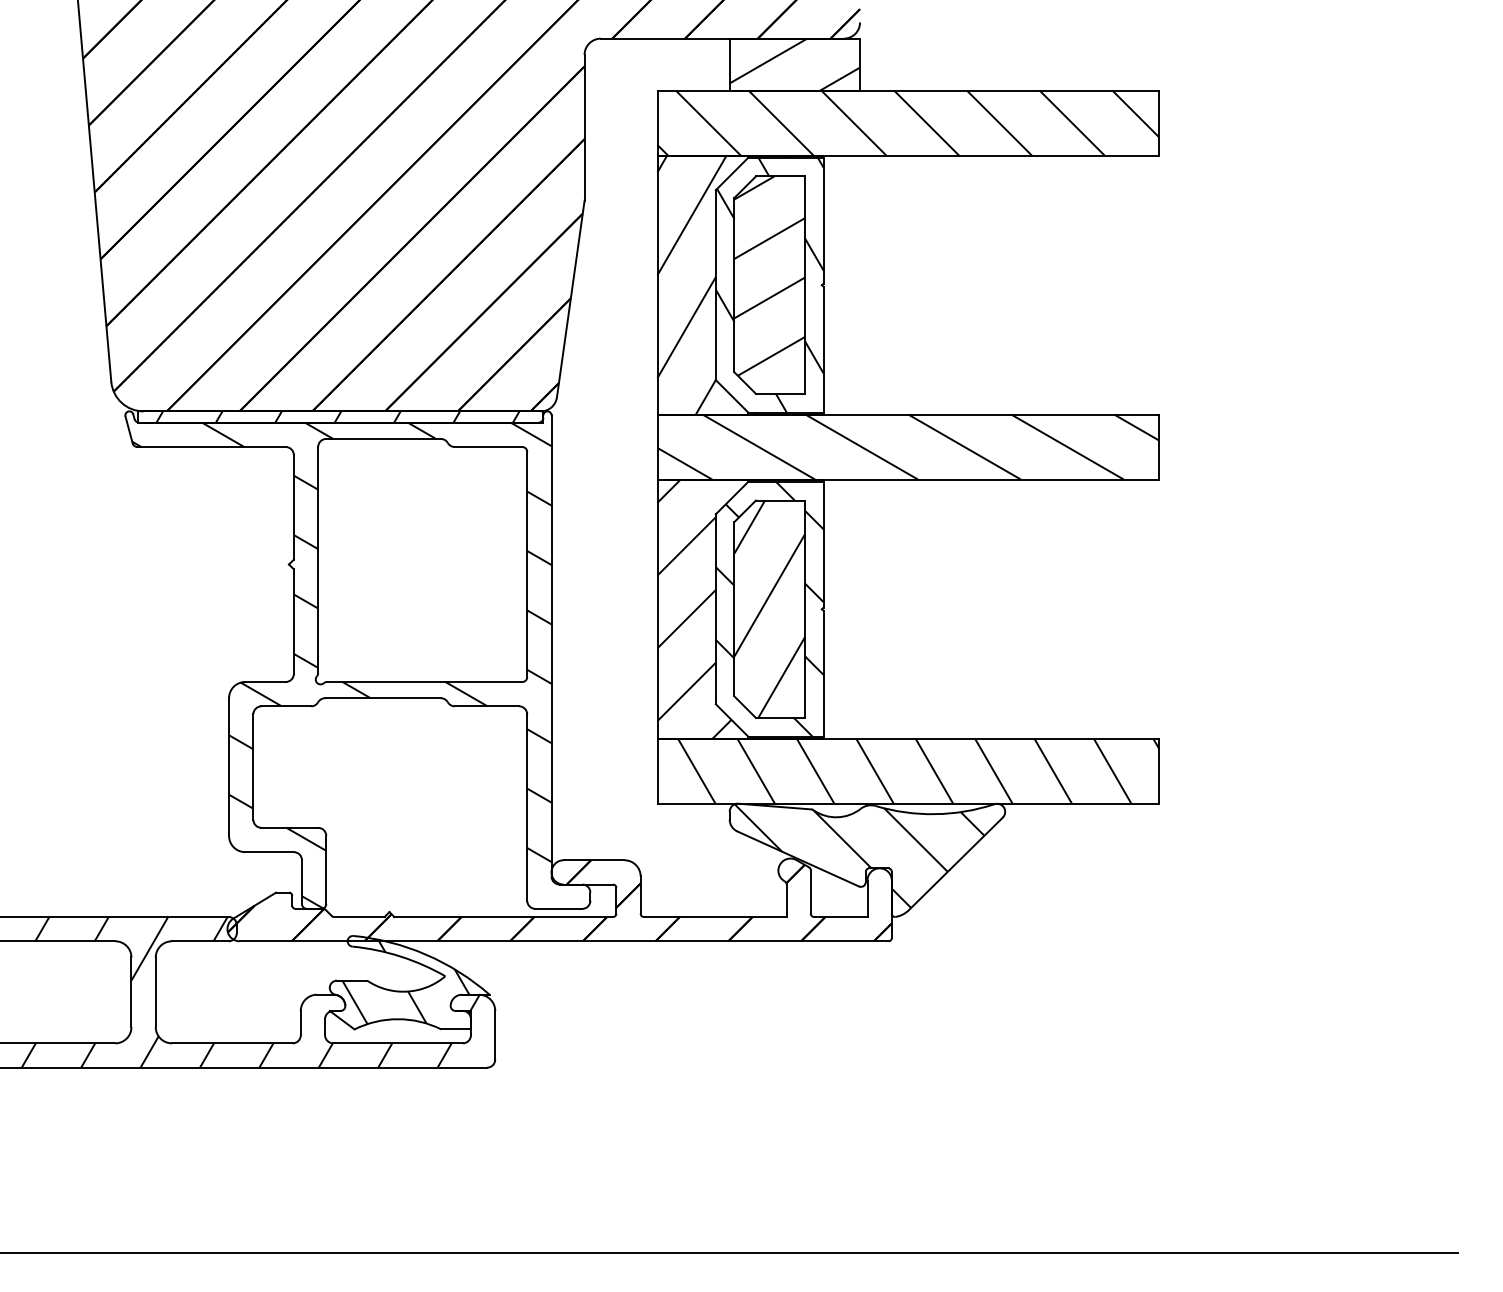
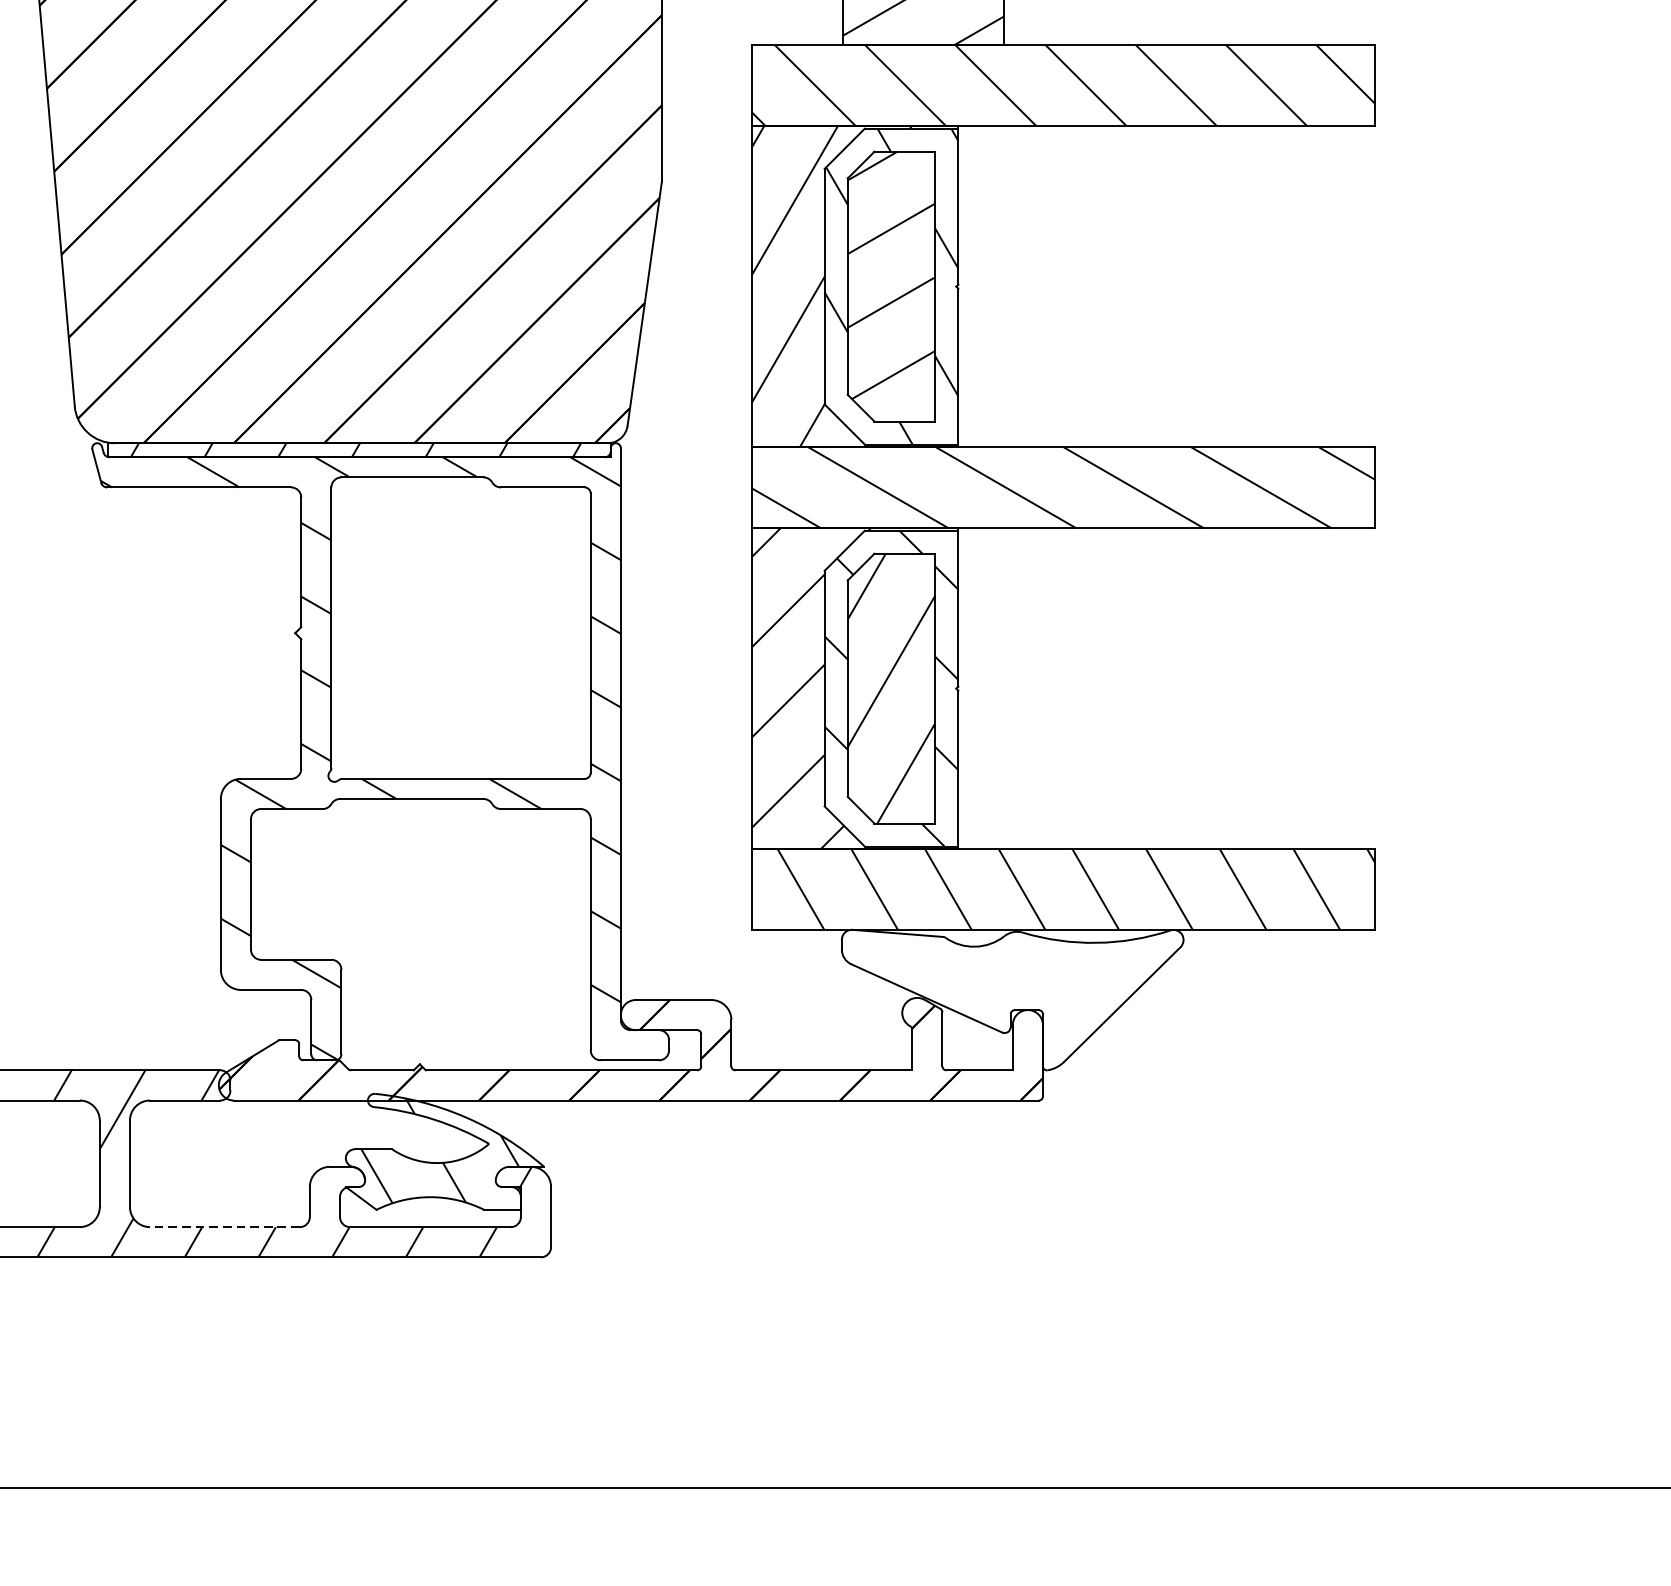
hatch: (859, 855) -> (1002, 994), removed
line: (231, 1043) -> (223, 1227), solid -> dashed

